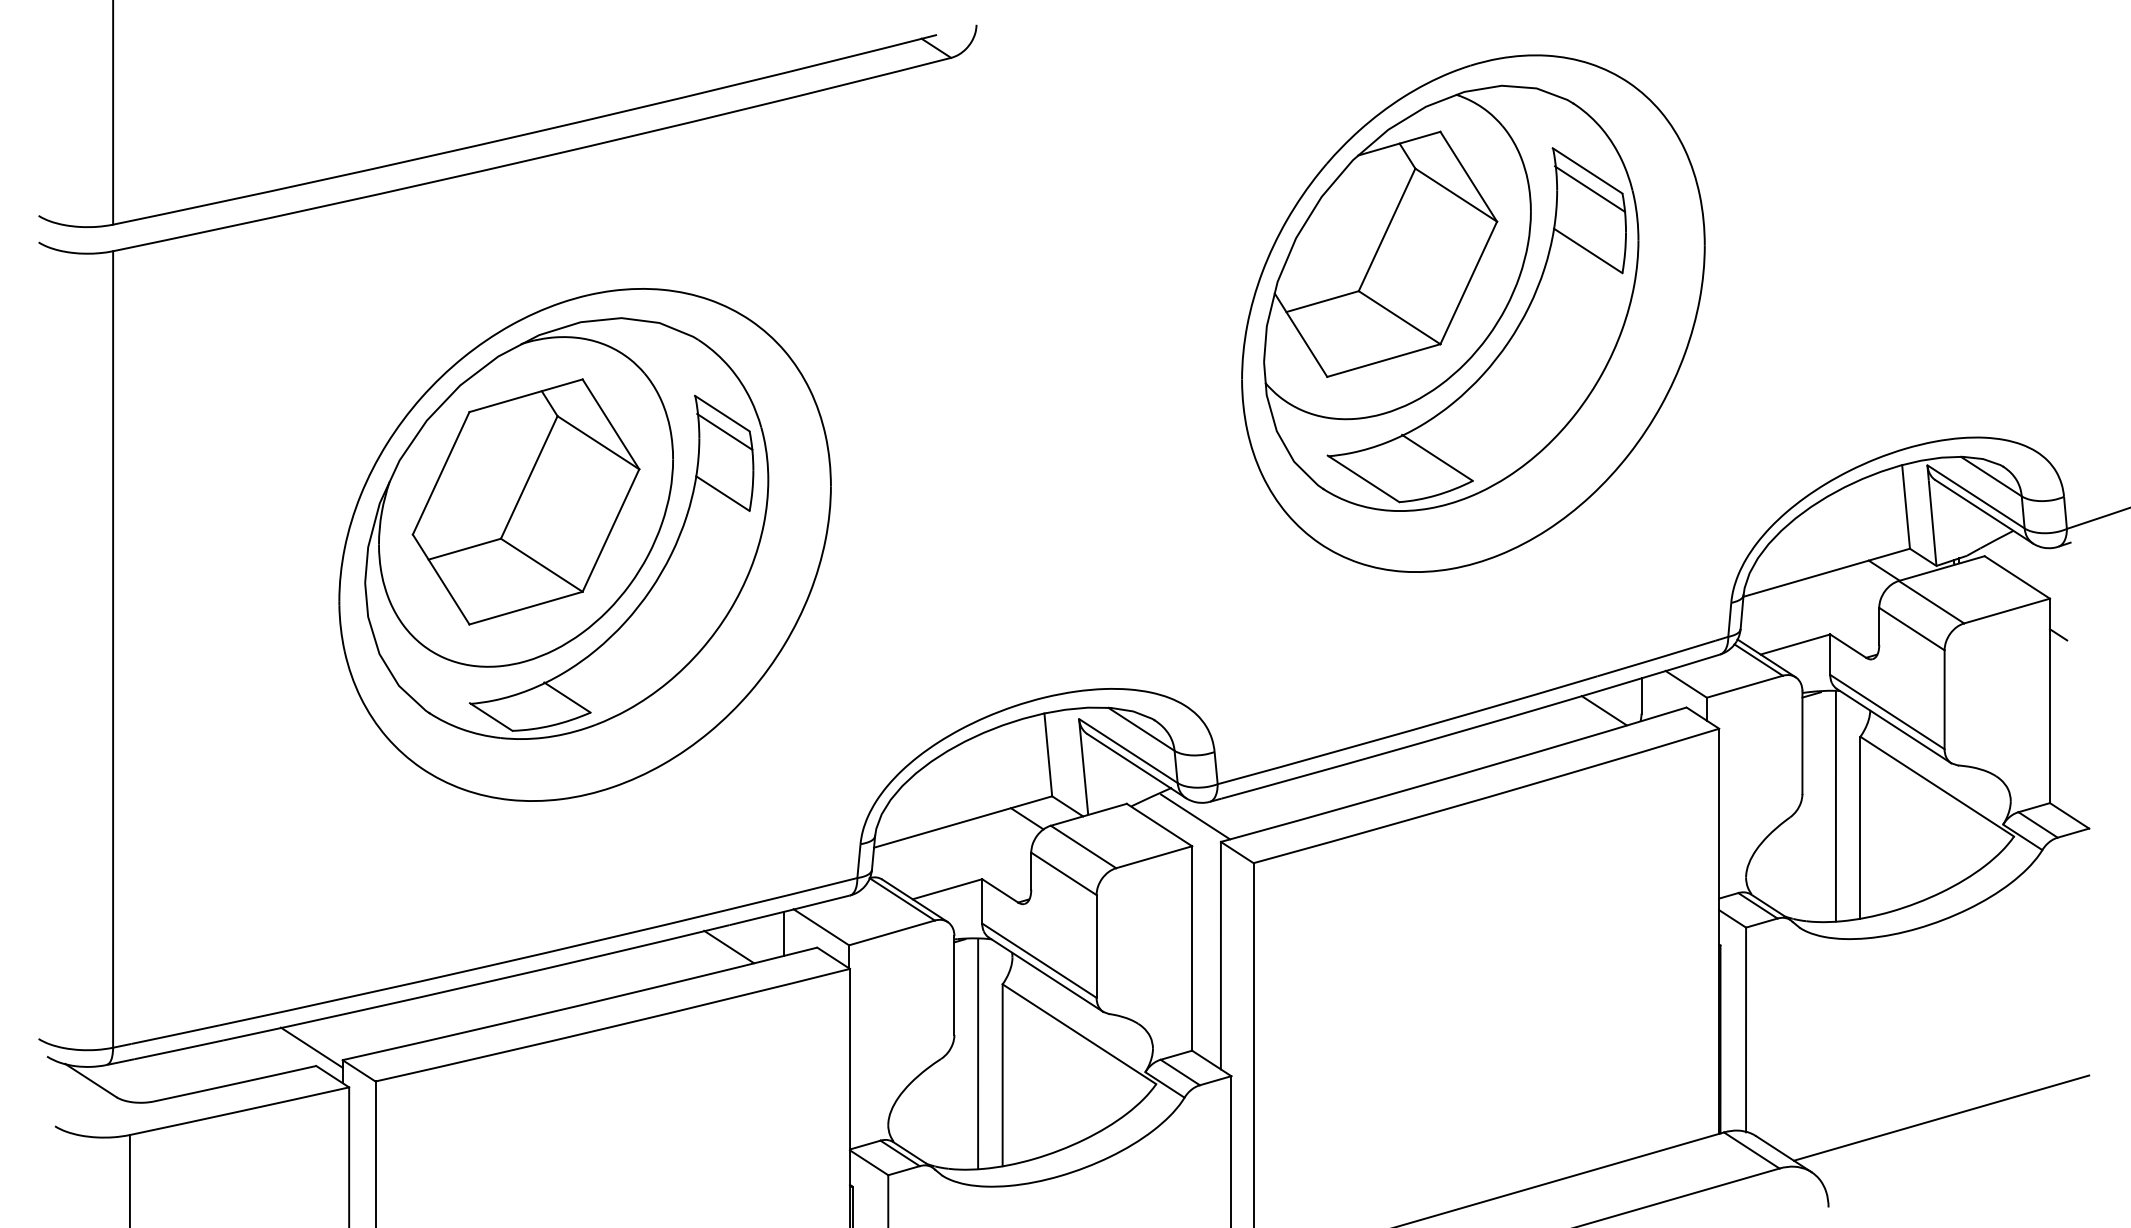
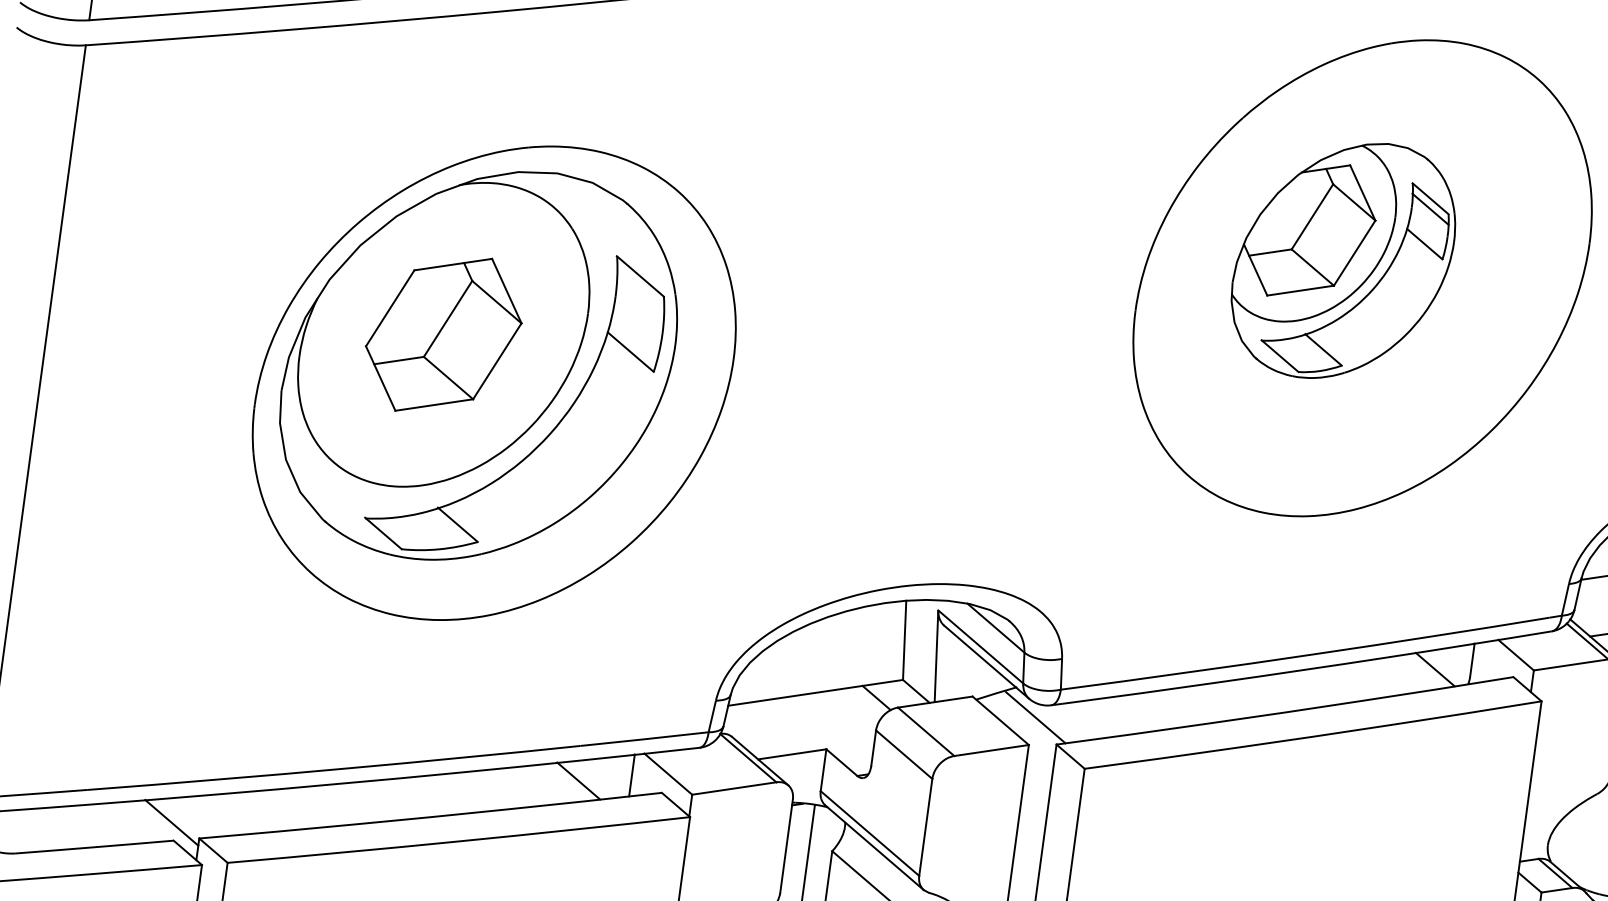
part: (1451, 297) -> (1343, 259), size x0.6
line: (724, 431) -> (640, 293), removed
part: (525, 501) -> (443, 334), size x0.7

